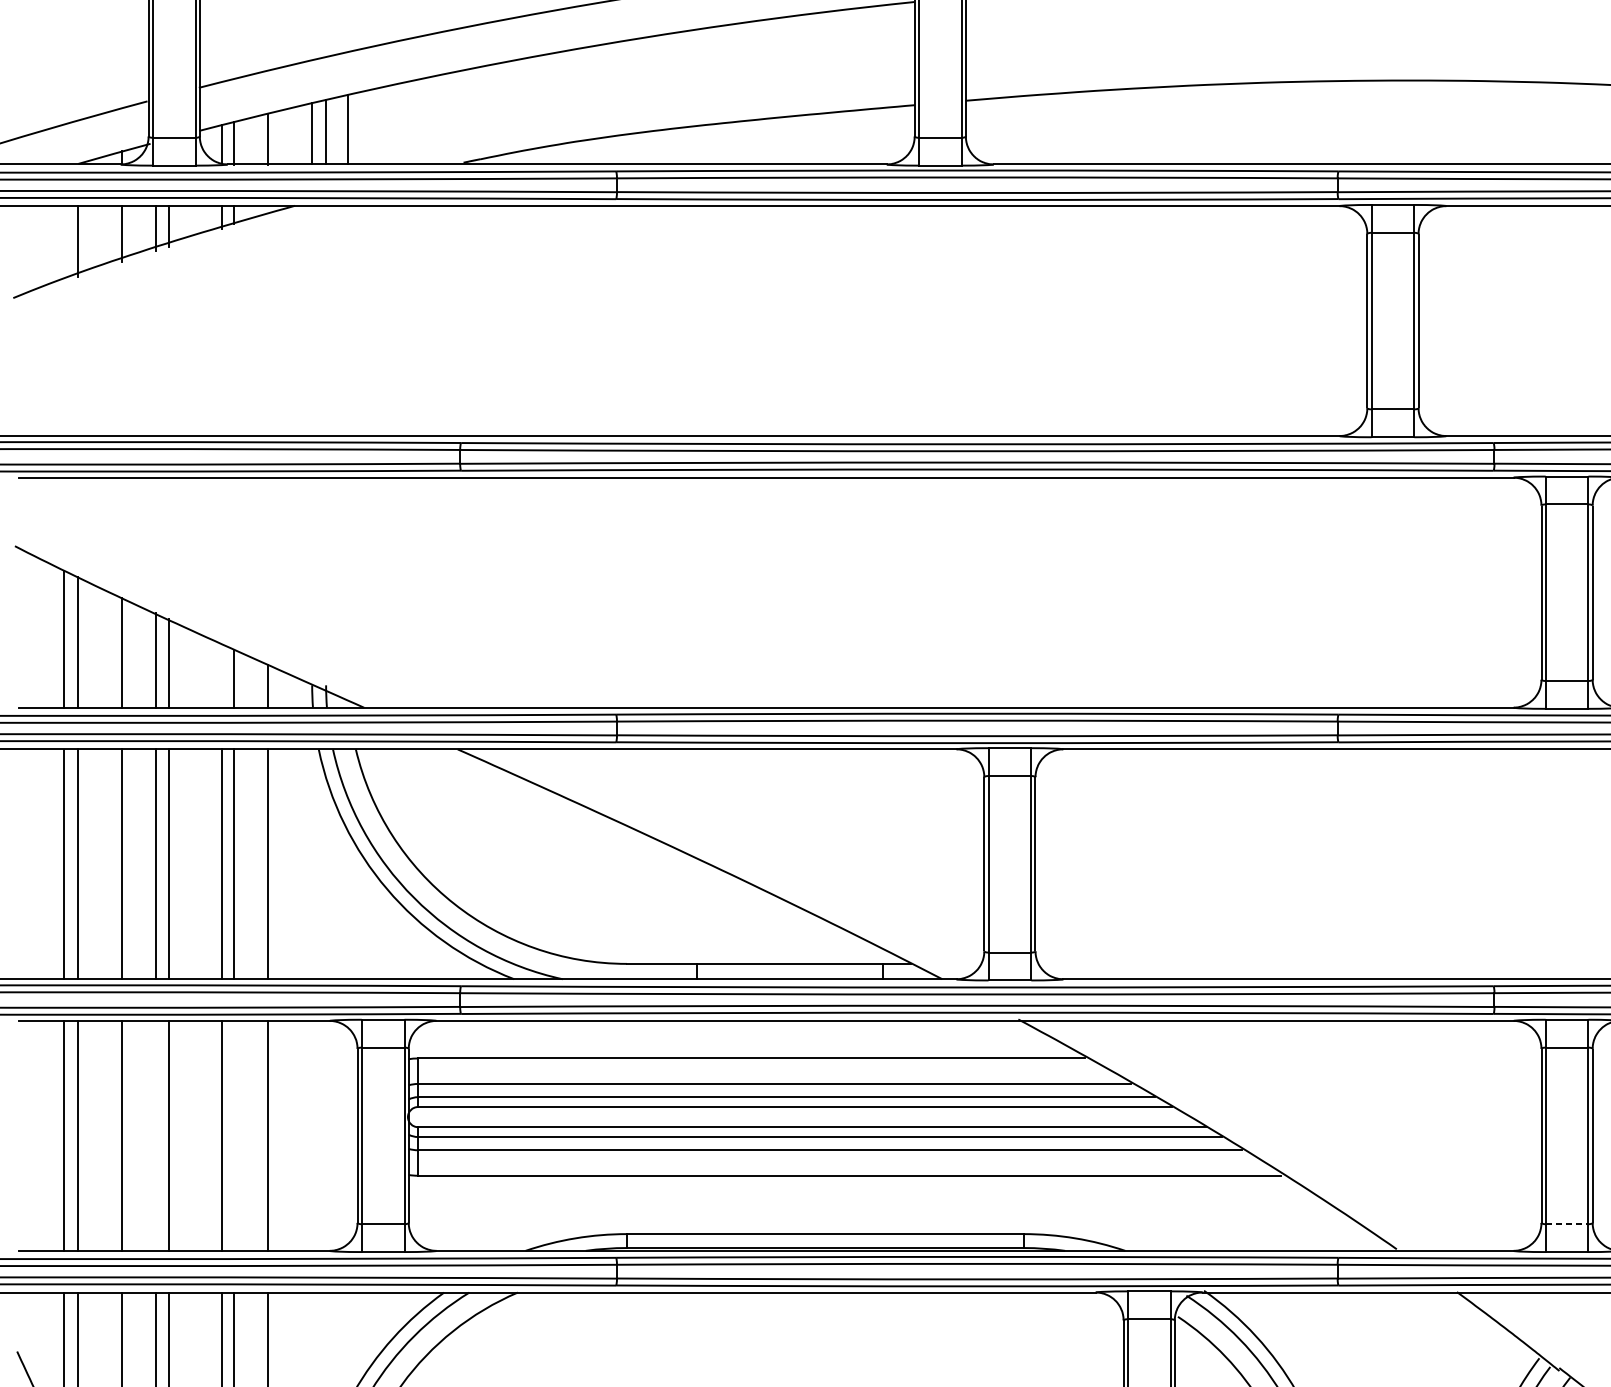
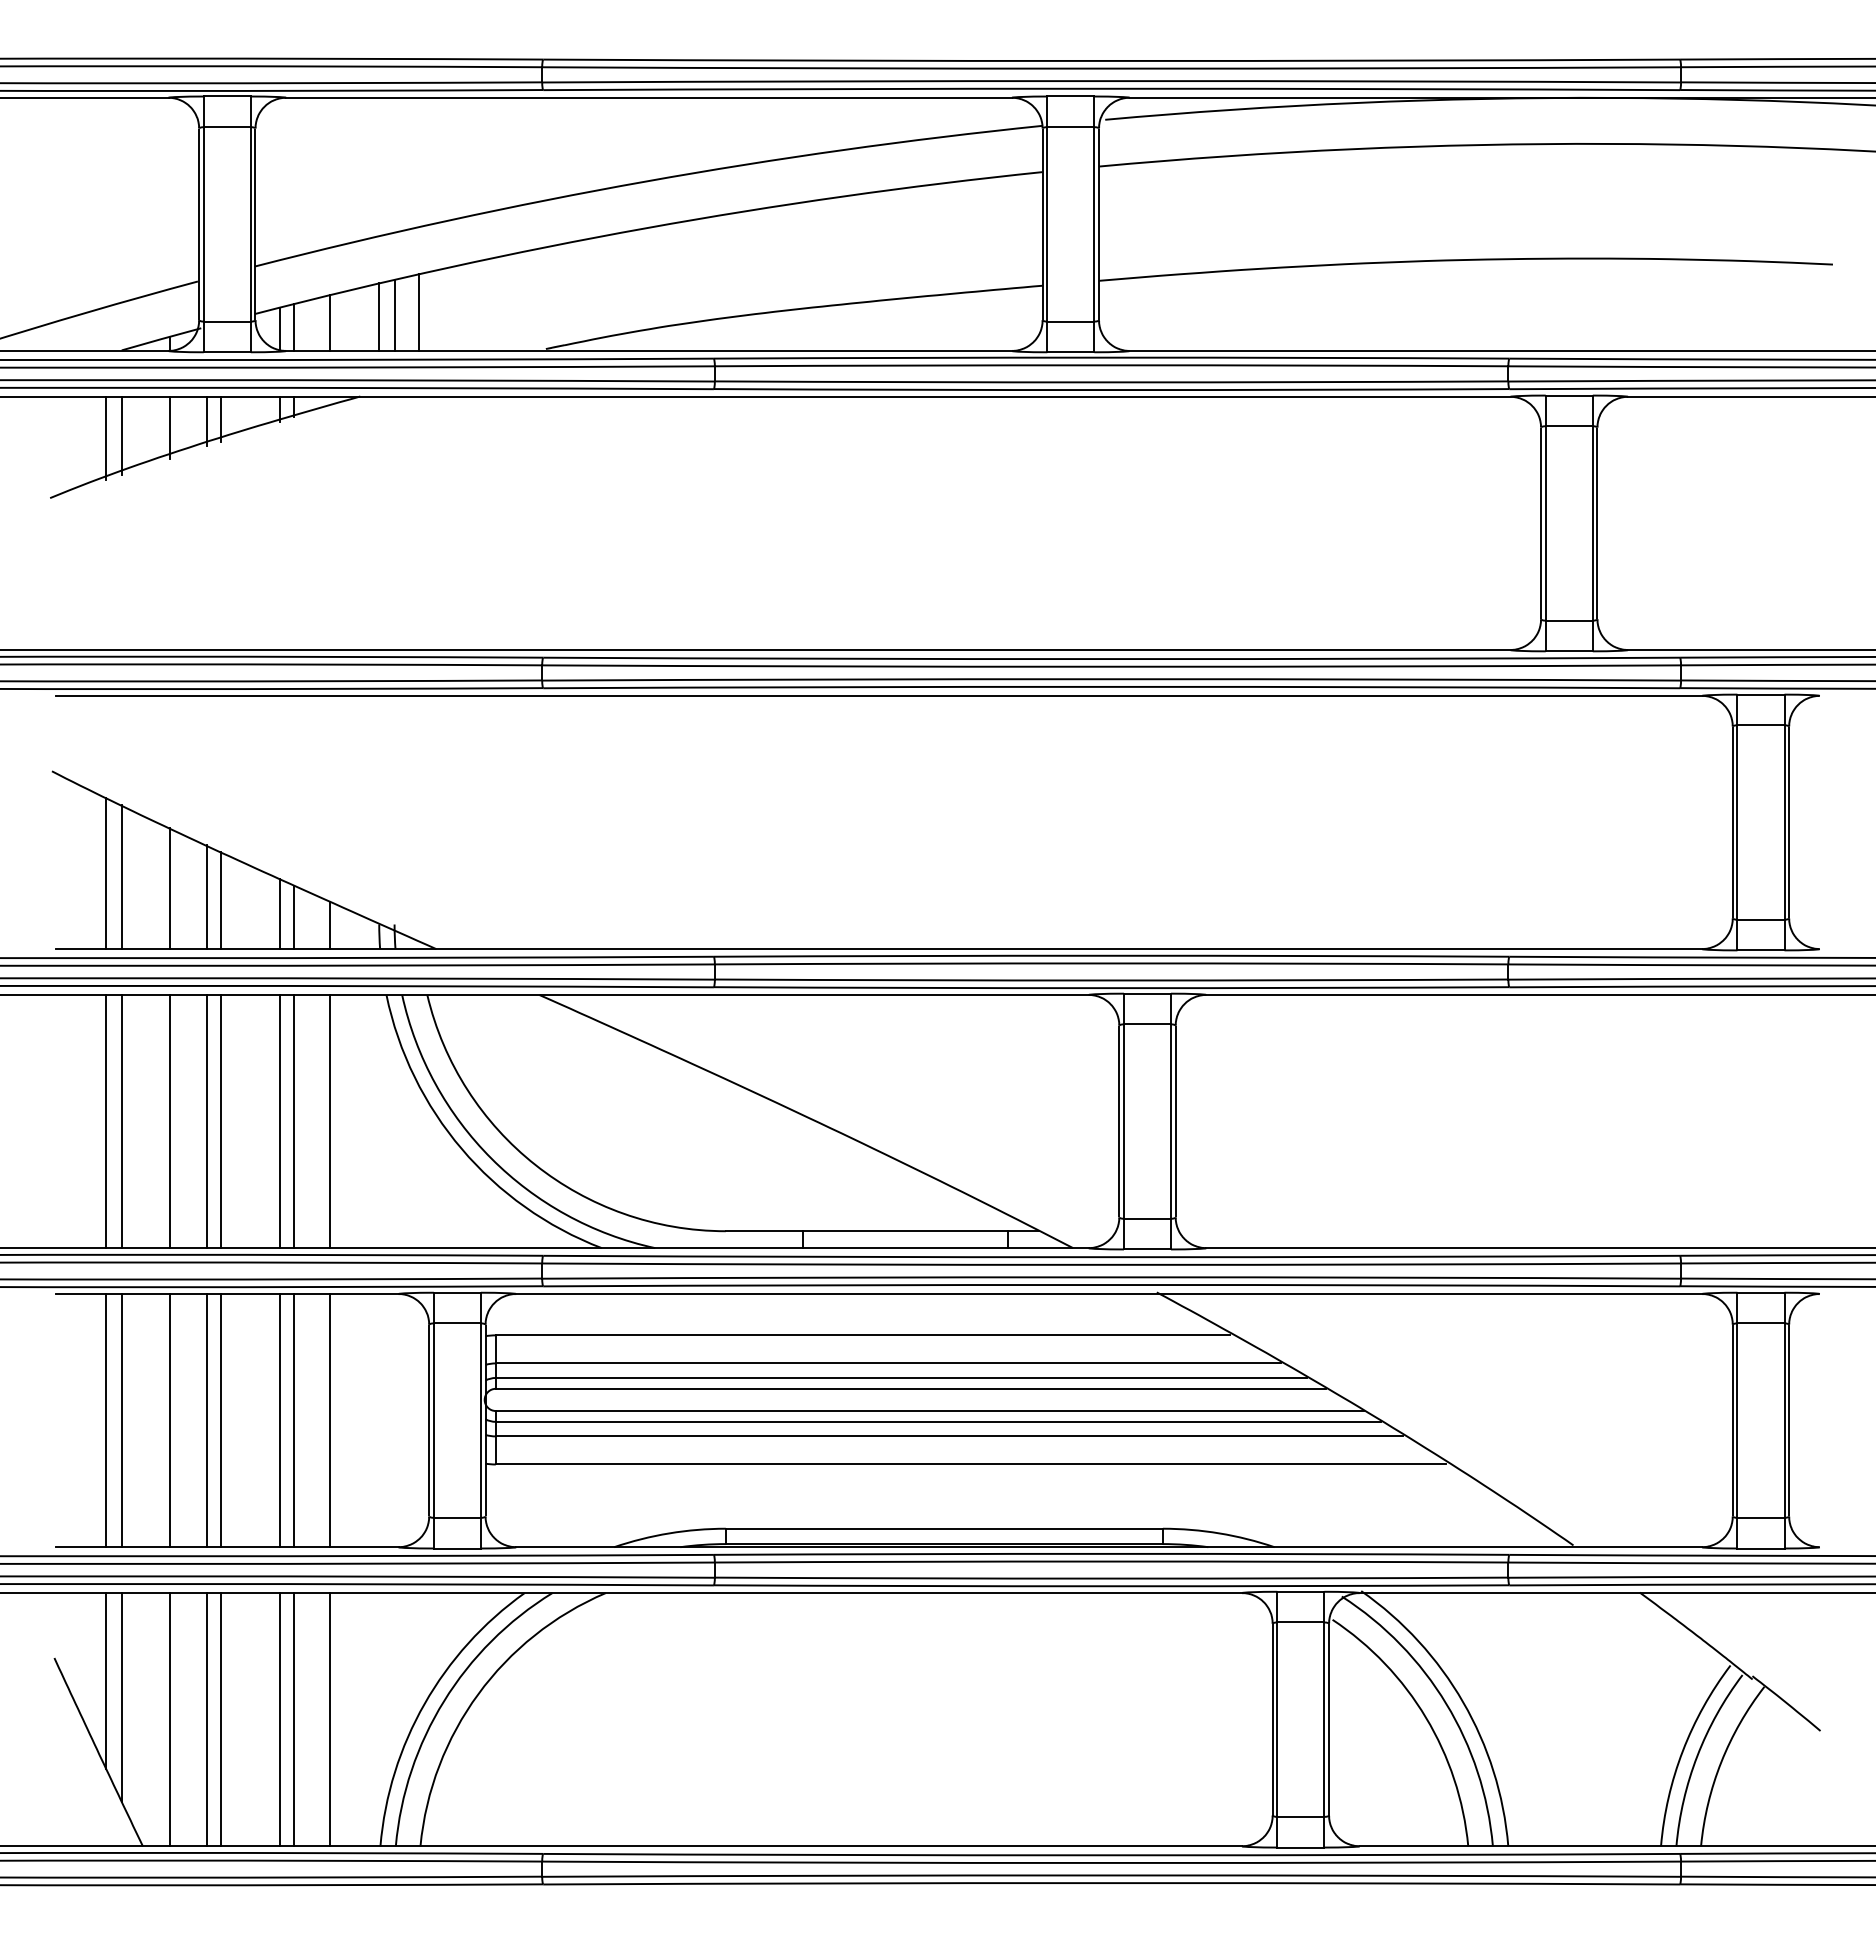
line: (64, 243) -> (106, 438), added
line: (221, 675) -> (279, 913), added
line: (156, 1135) -> (207, 1420), added
line: (234, 1135) -> (293, 1420), added
line: (1566, 1223) -> (1760, 1517), dashed -> solid

